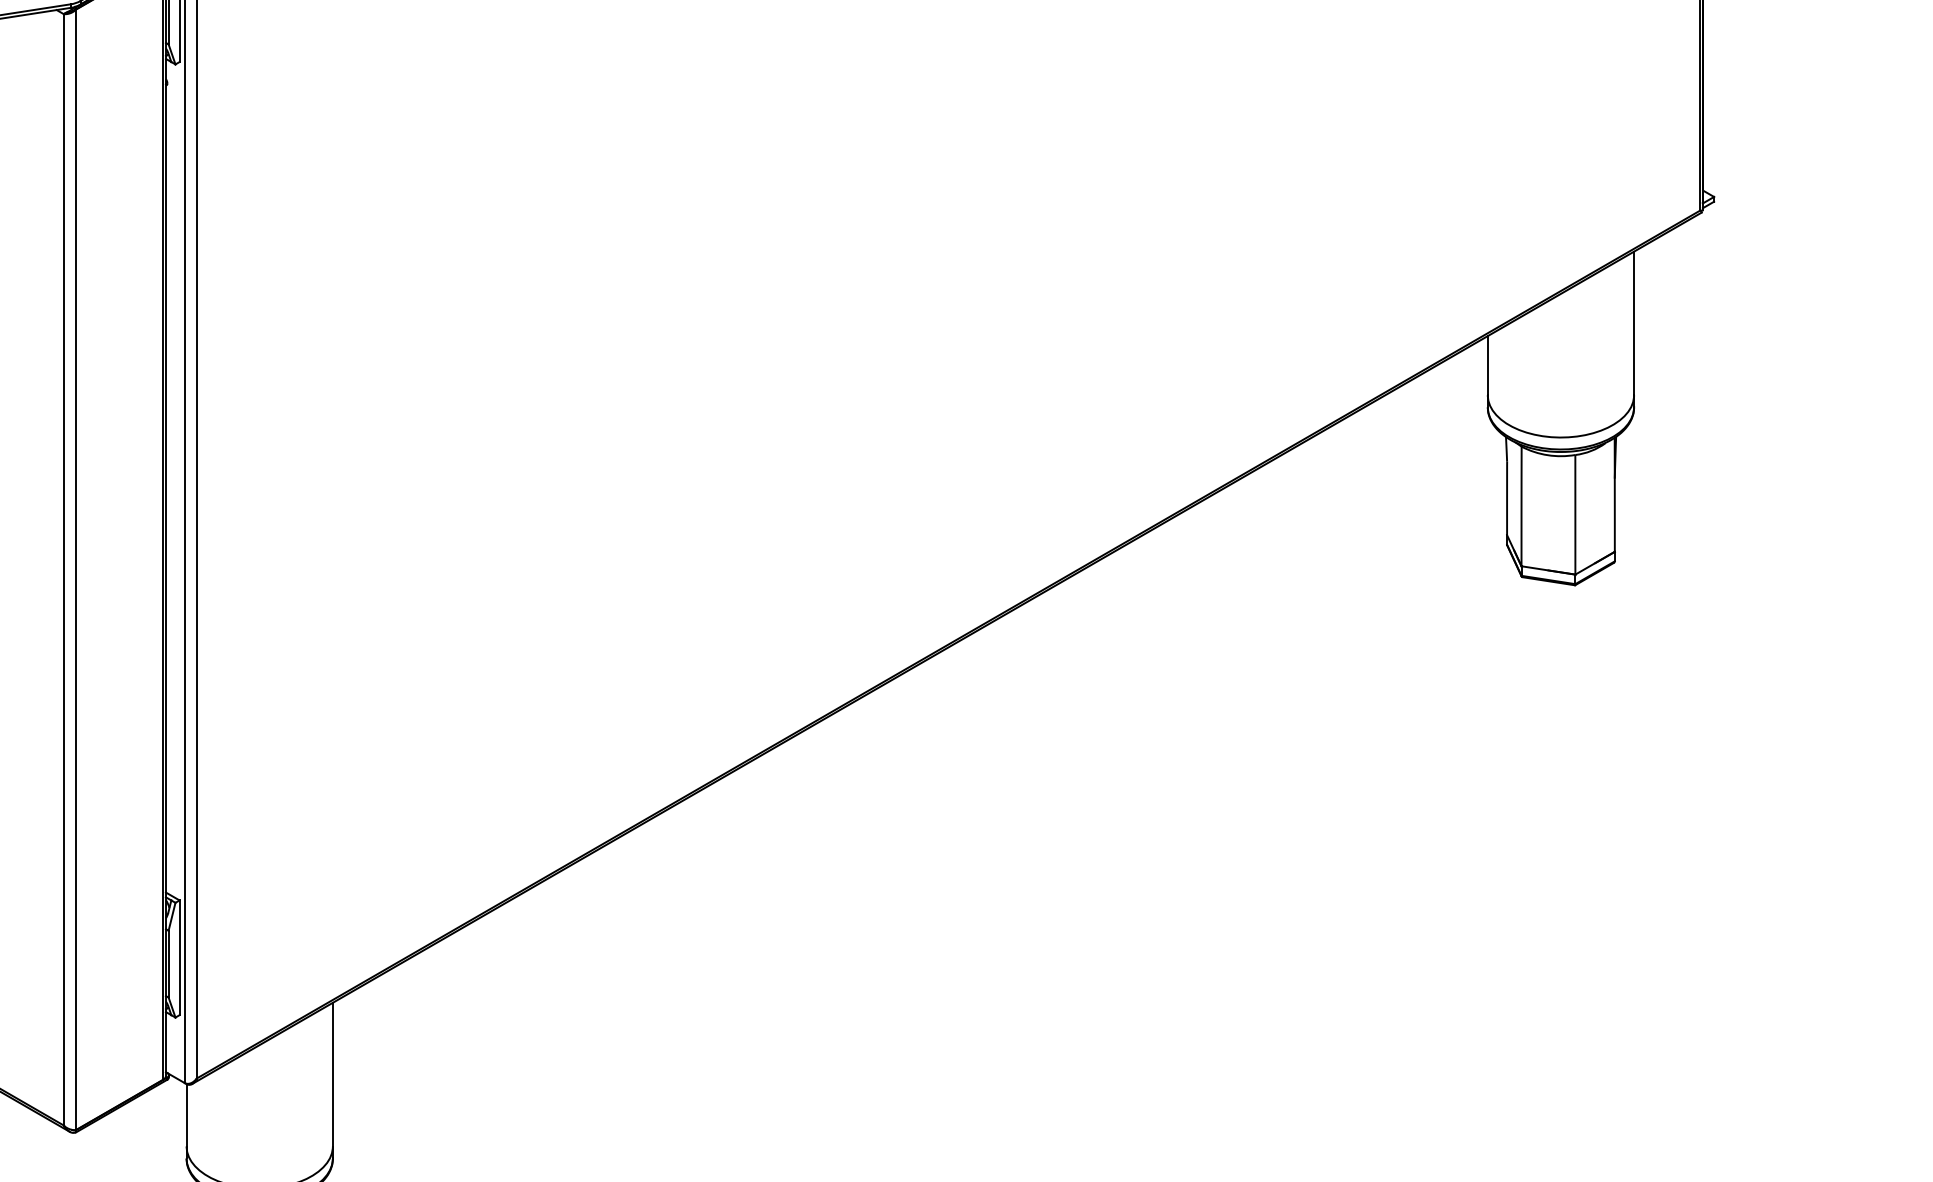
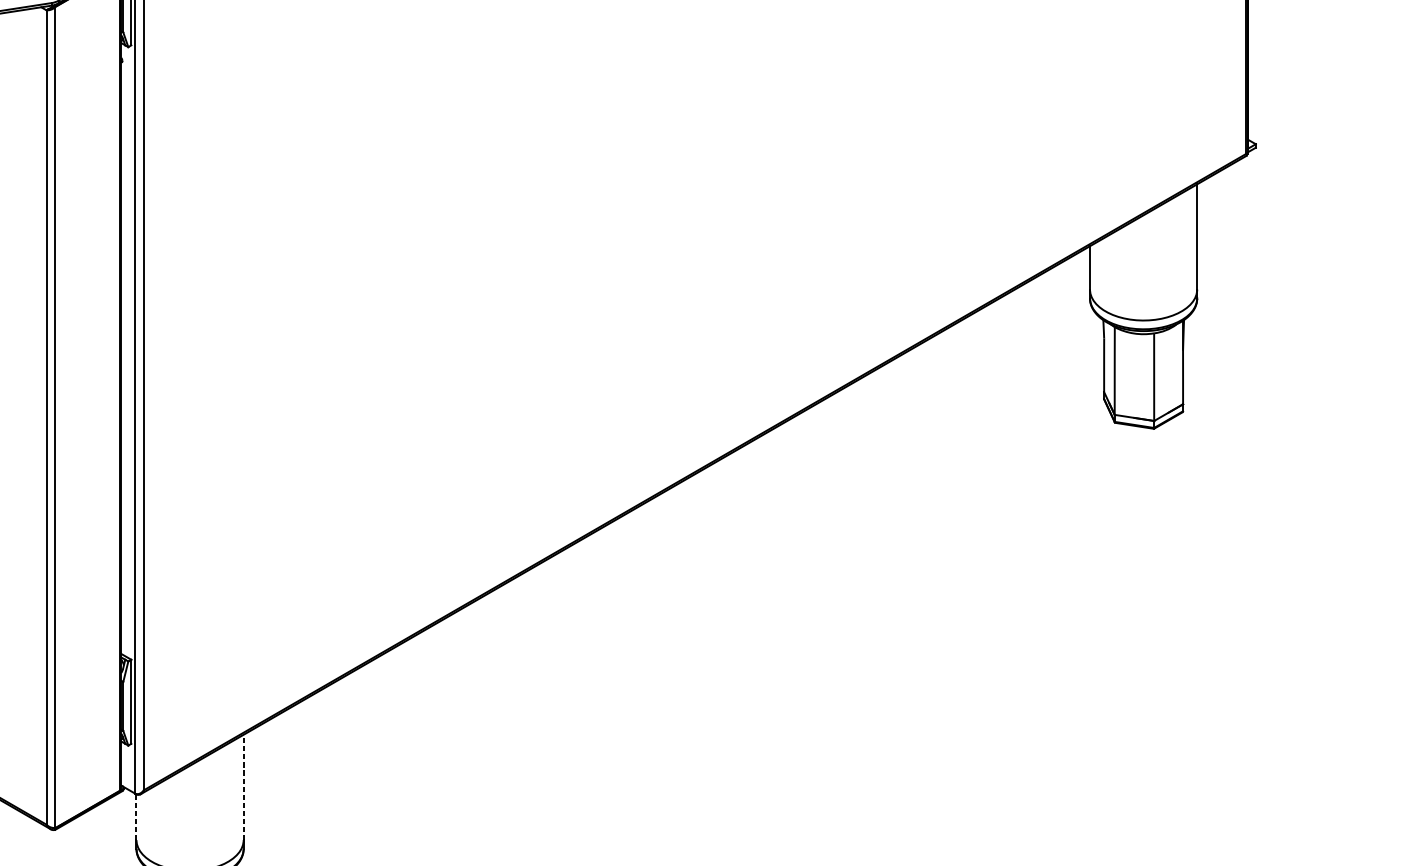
line: (332, 1074) -> (243, 787), solid -> dashed
line: (186, 1115) -> (136, 817), solid -> dashed

